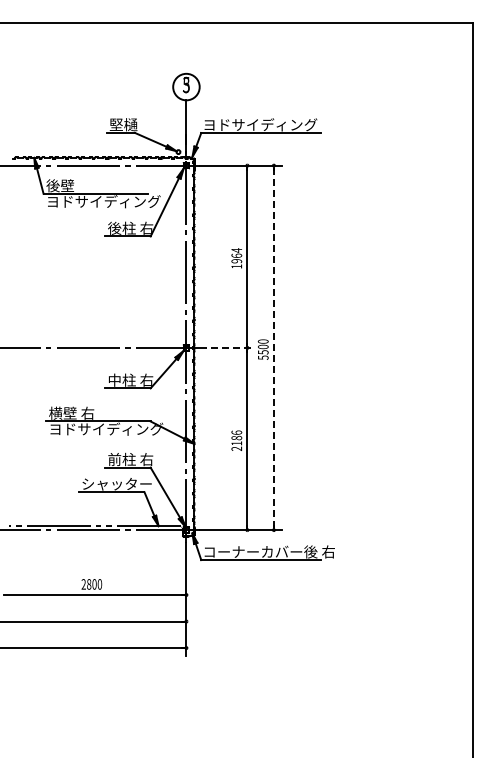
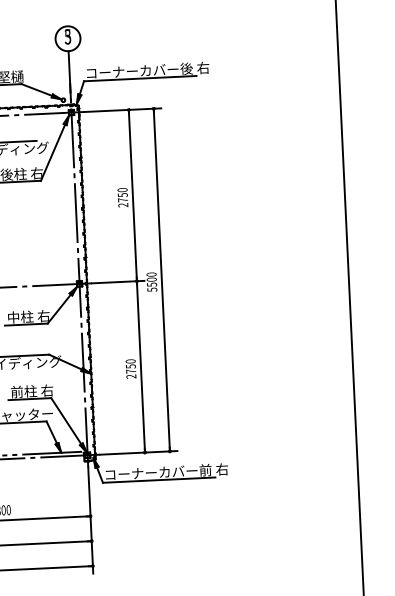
text: (269, 124) -> (147, 70), ヨドサイディング -> コーナーカバー後 右
text: (236, 258) -> (122, 197), 1964 -> 2750
line: (227, 347) -> (118, 281), dashed -> solid
line: (273, 347) -> (161, 279), dashed -> solid
text: (236, 437) -> (130, 365), 2186 -> 2750
text: (310, 551) -> (205, 469), コーナーカバー後 右 -> コーナーカバー前 右

